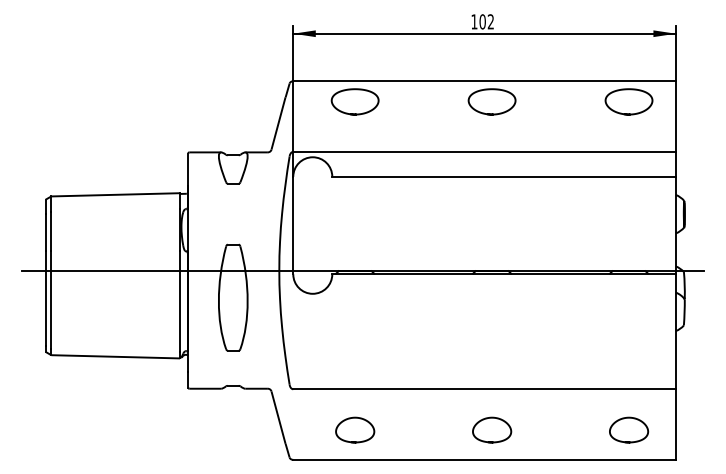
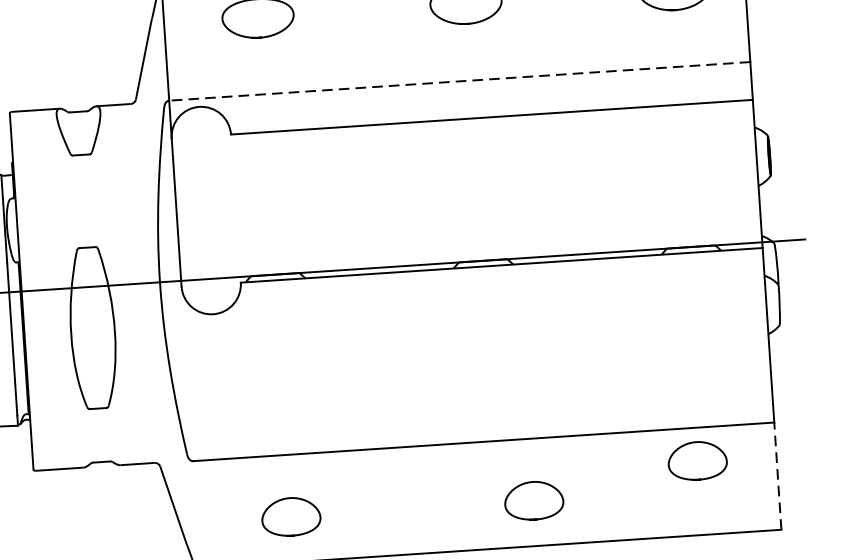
line: (484, 151) -> (459, 80), solid -> dashed
curve: (492, 418) -> (533, 483), moved
curve: (629, 418) -> (697, 443), moved
line: (675, 424) -> (777, 476), solid -> dashed

